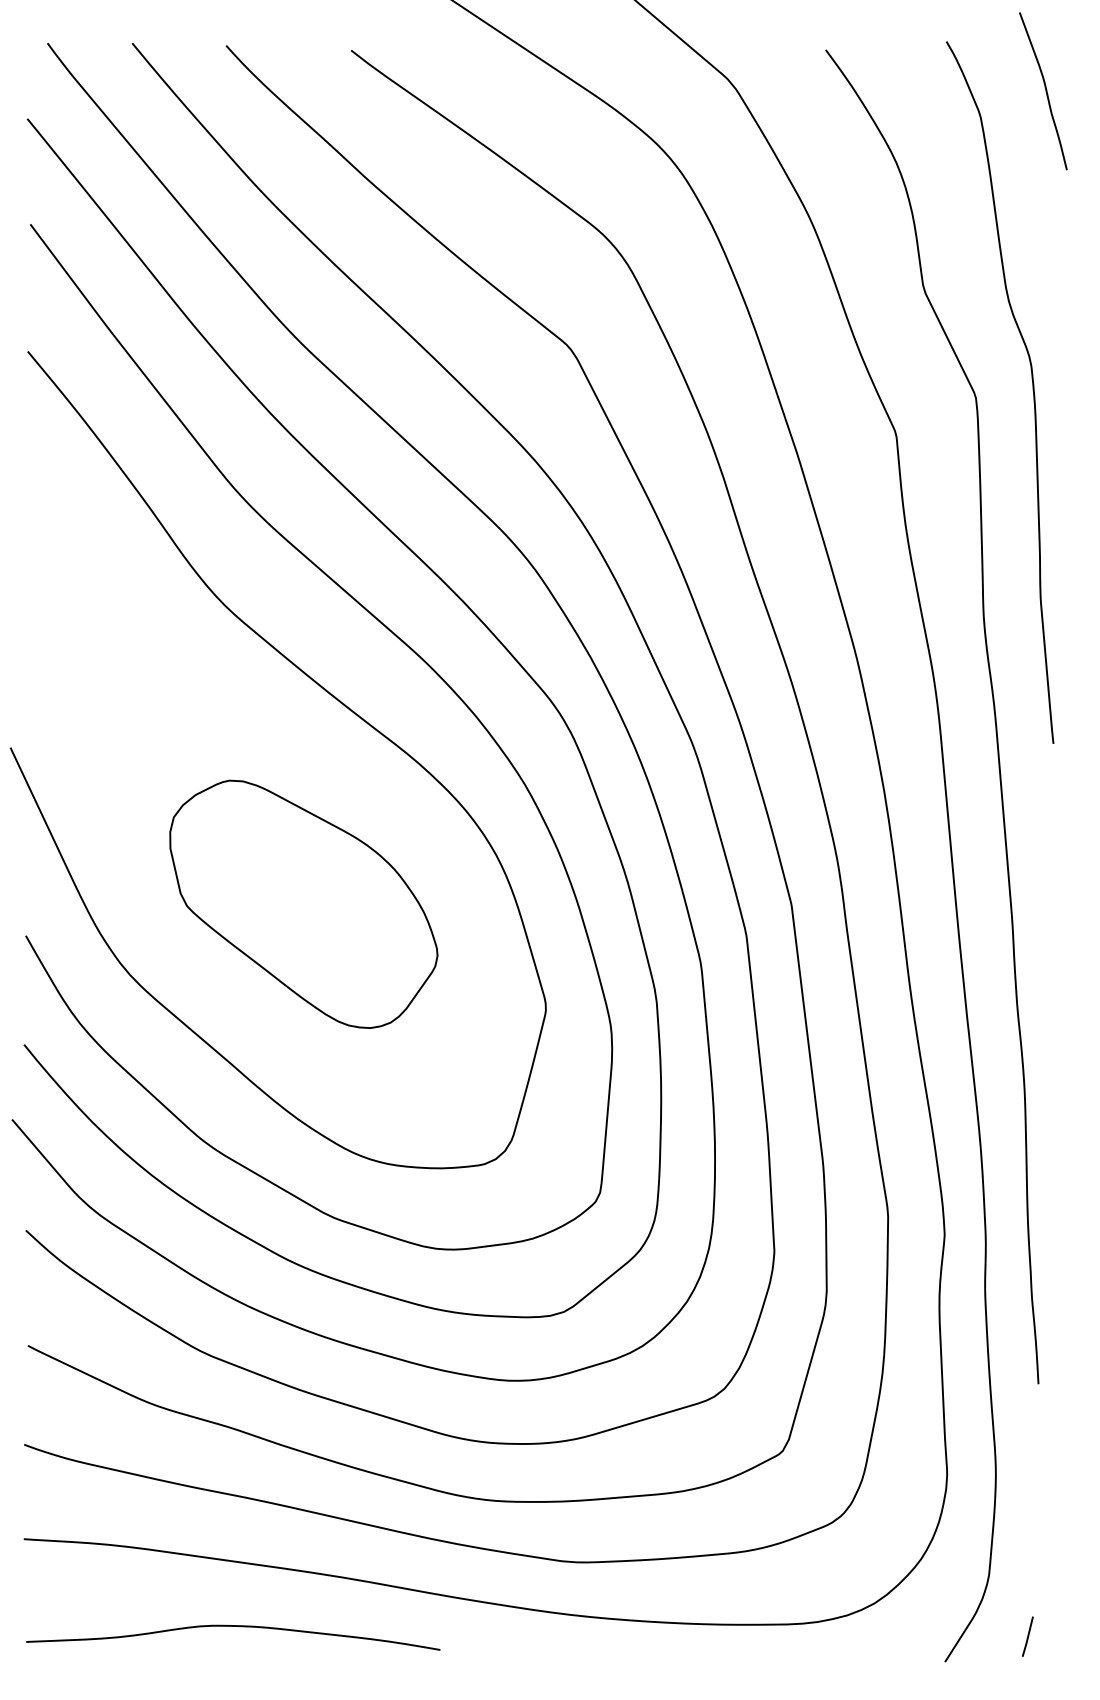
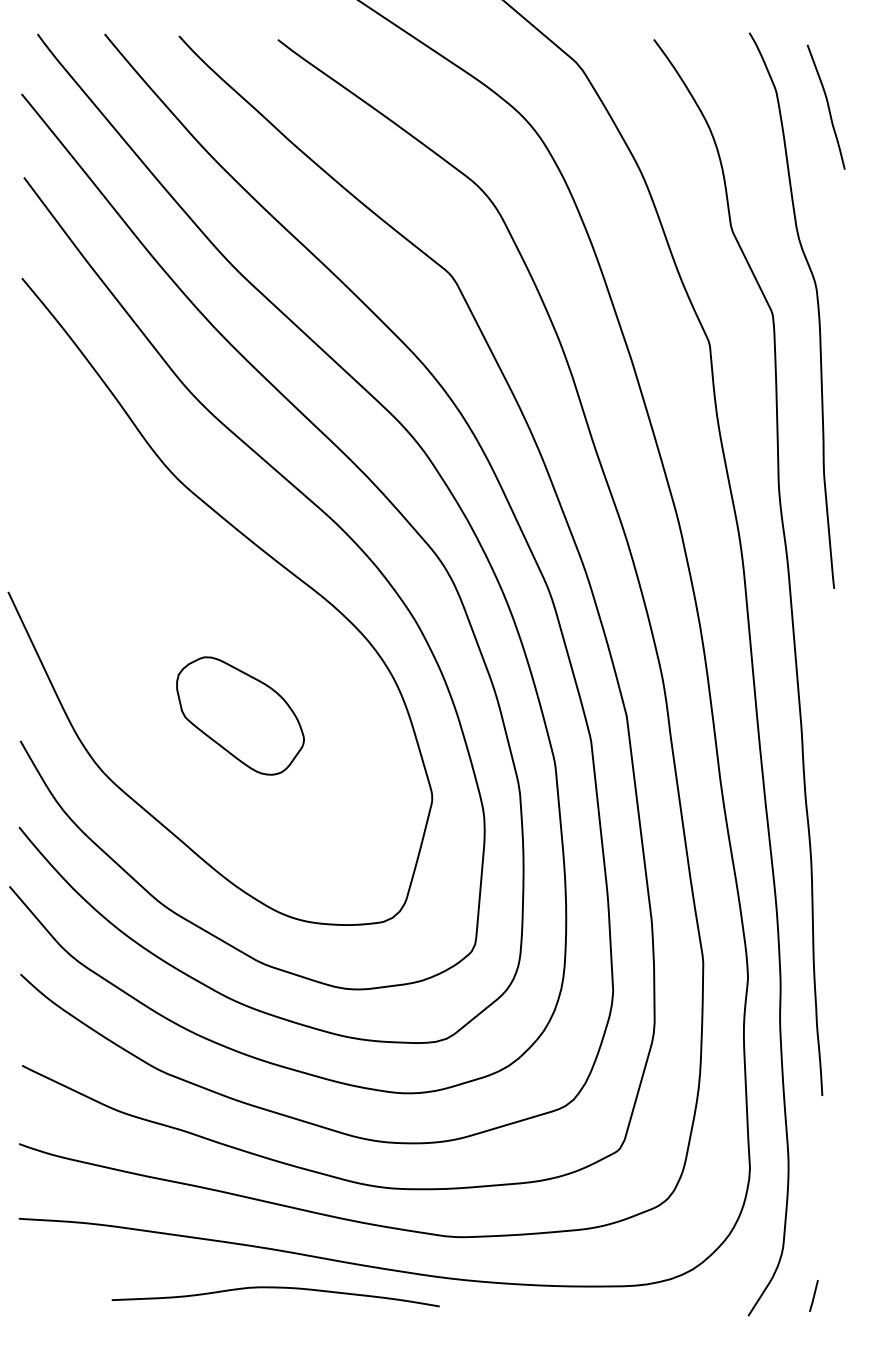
curve: (1045, 90) -> (827, 106), moved
part: (303, 903) -> (240, 715), size x0.6
curve: (233, 1627) -> (275, 1288), moved

